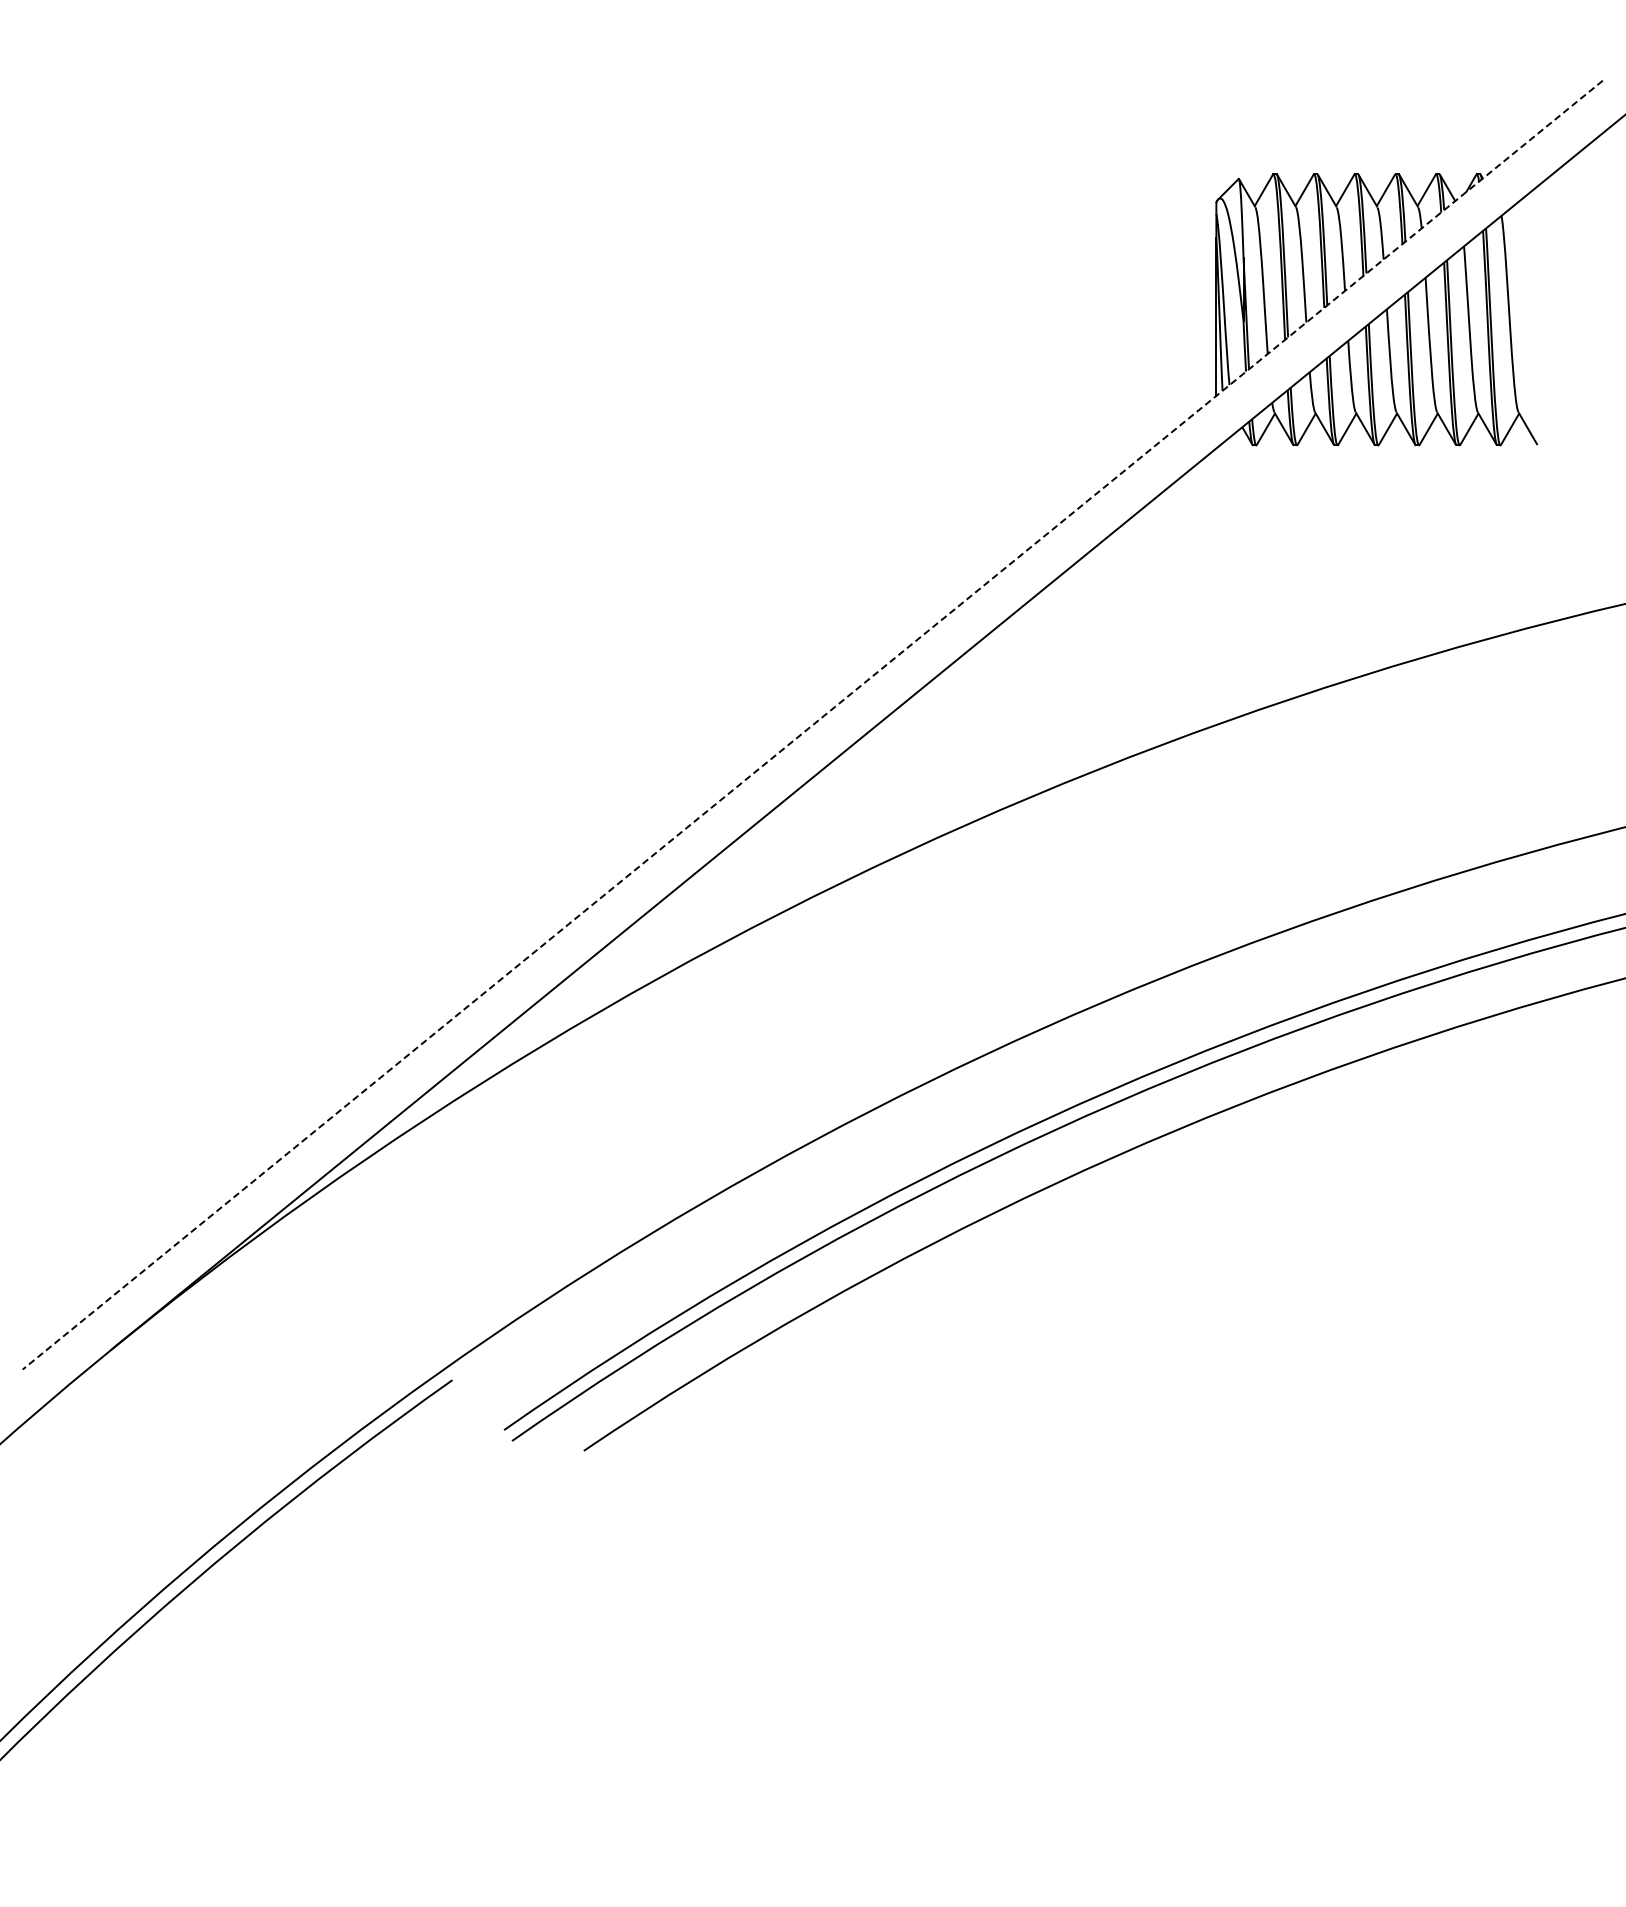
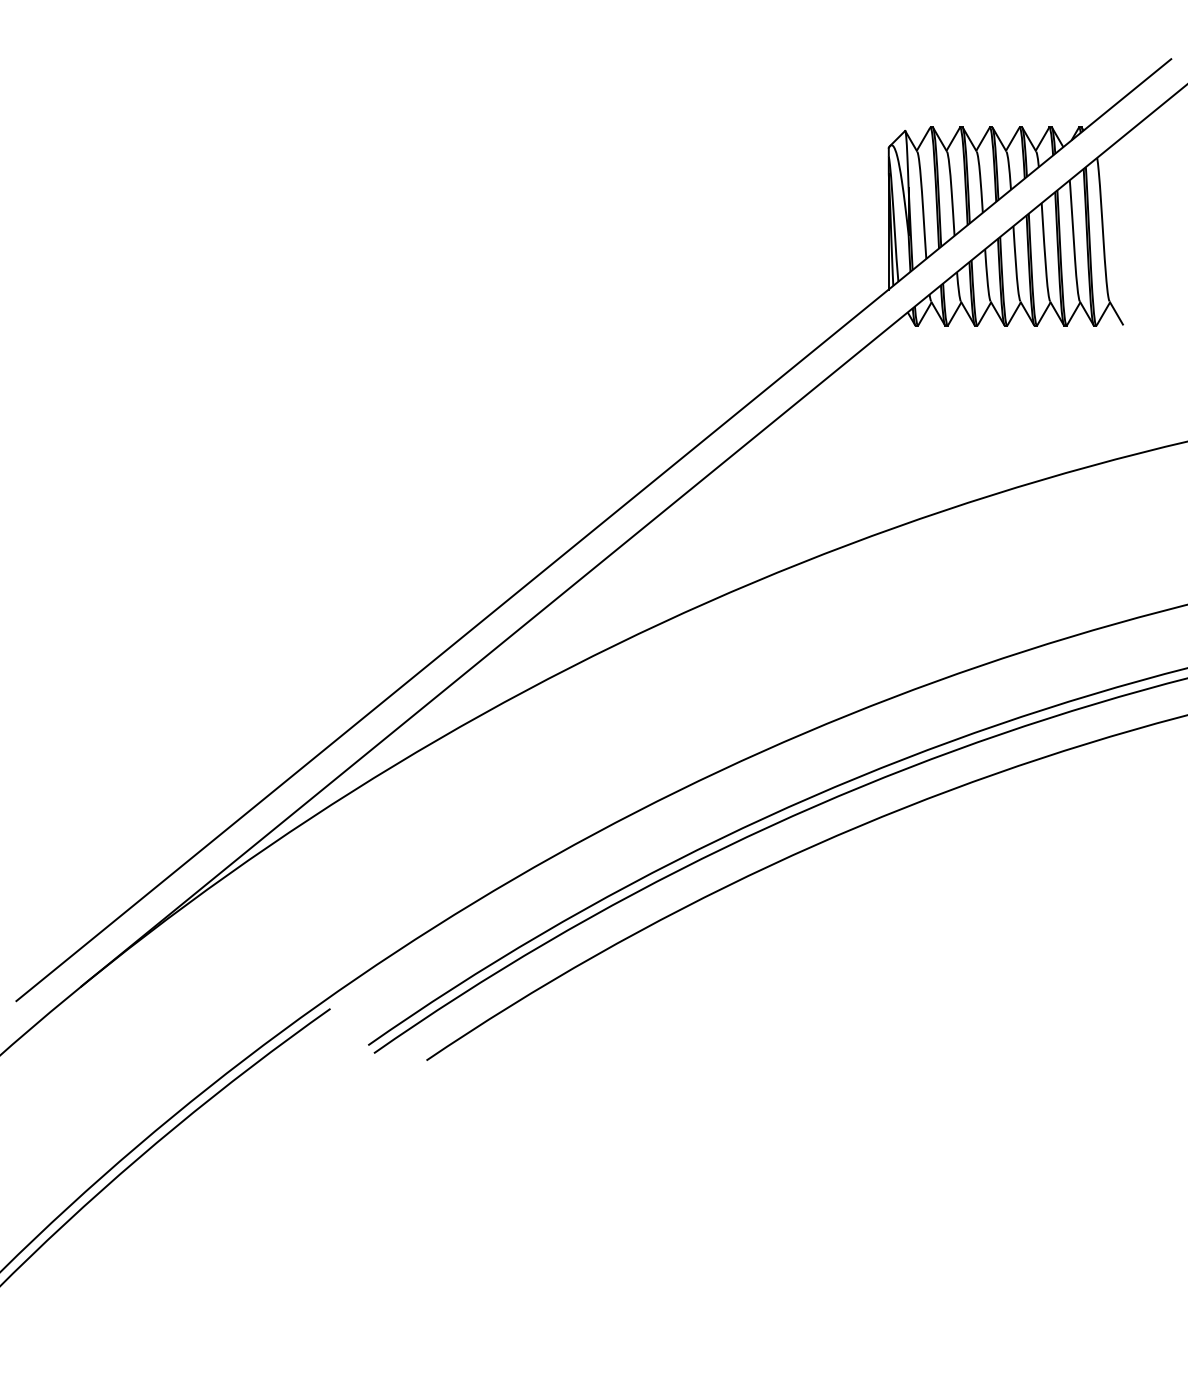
line: (812, 725) -> (593, 530), dashed -> solid

